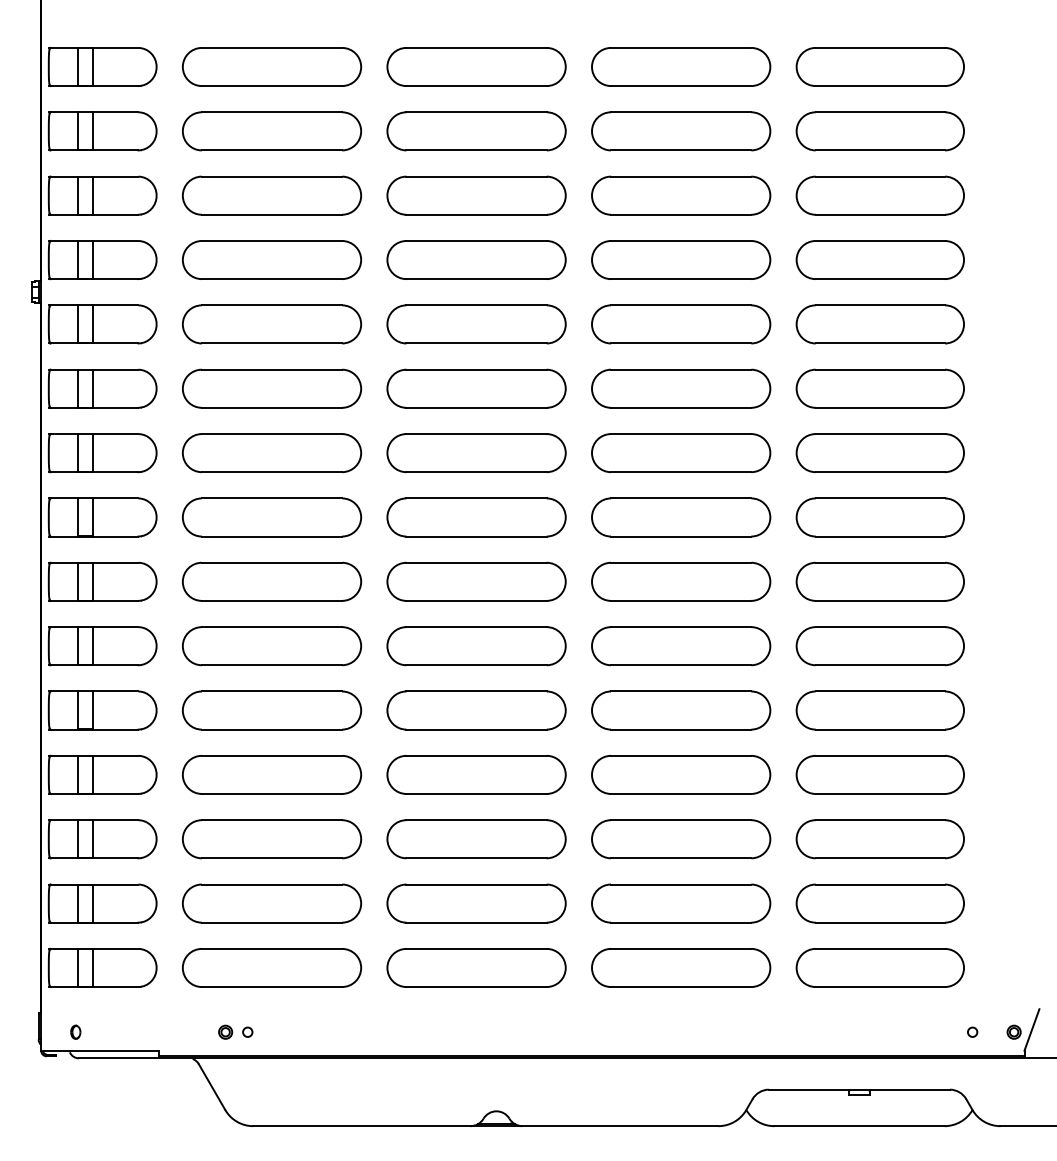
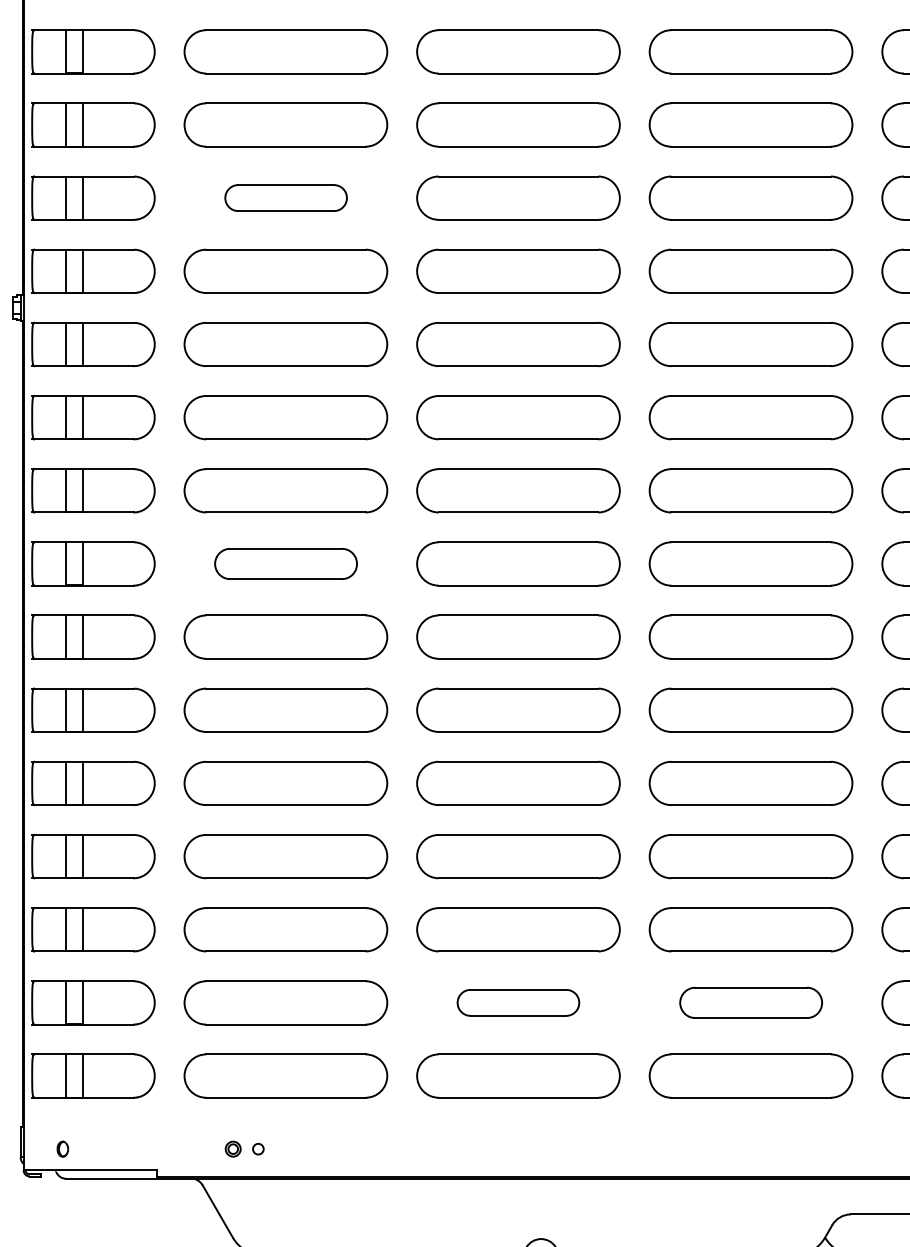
part: (272, 195) -> (286, 197), size x0.6
part: (272, 517) -> (286, 563), size x0.7
part: (476, 903) -> (518, 1002), size x0.6
part: (681, 903) -> (751, 1002), size x0.7

